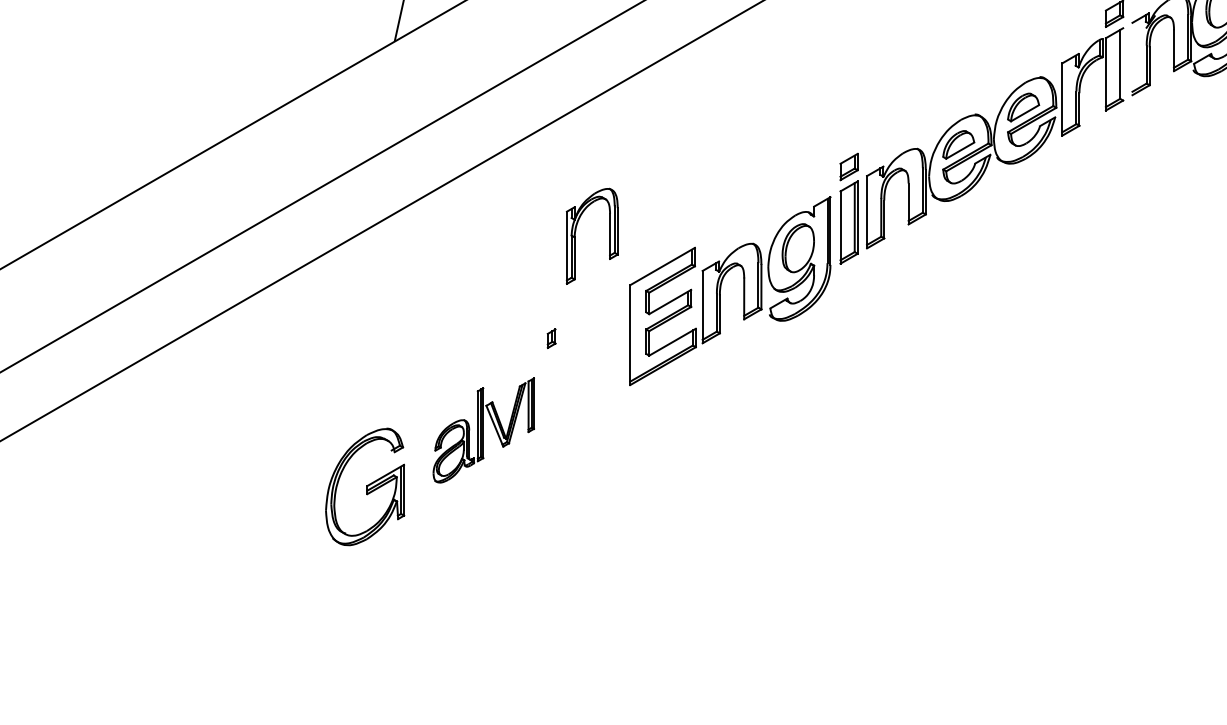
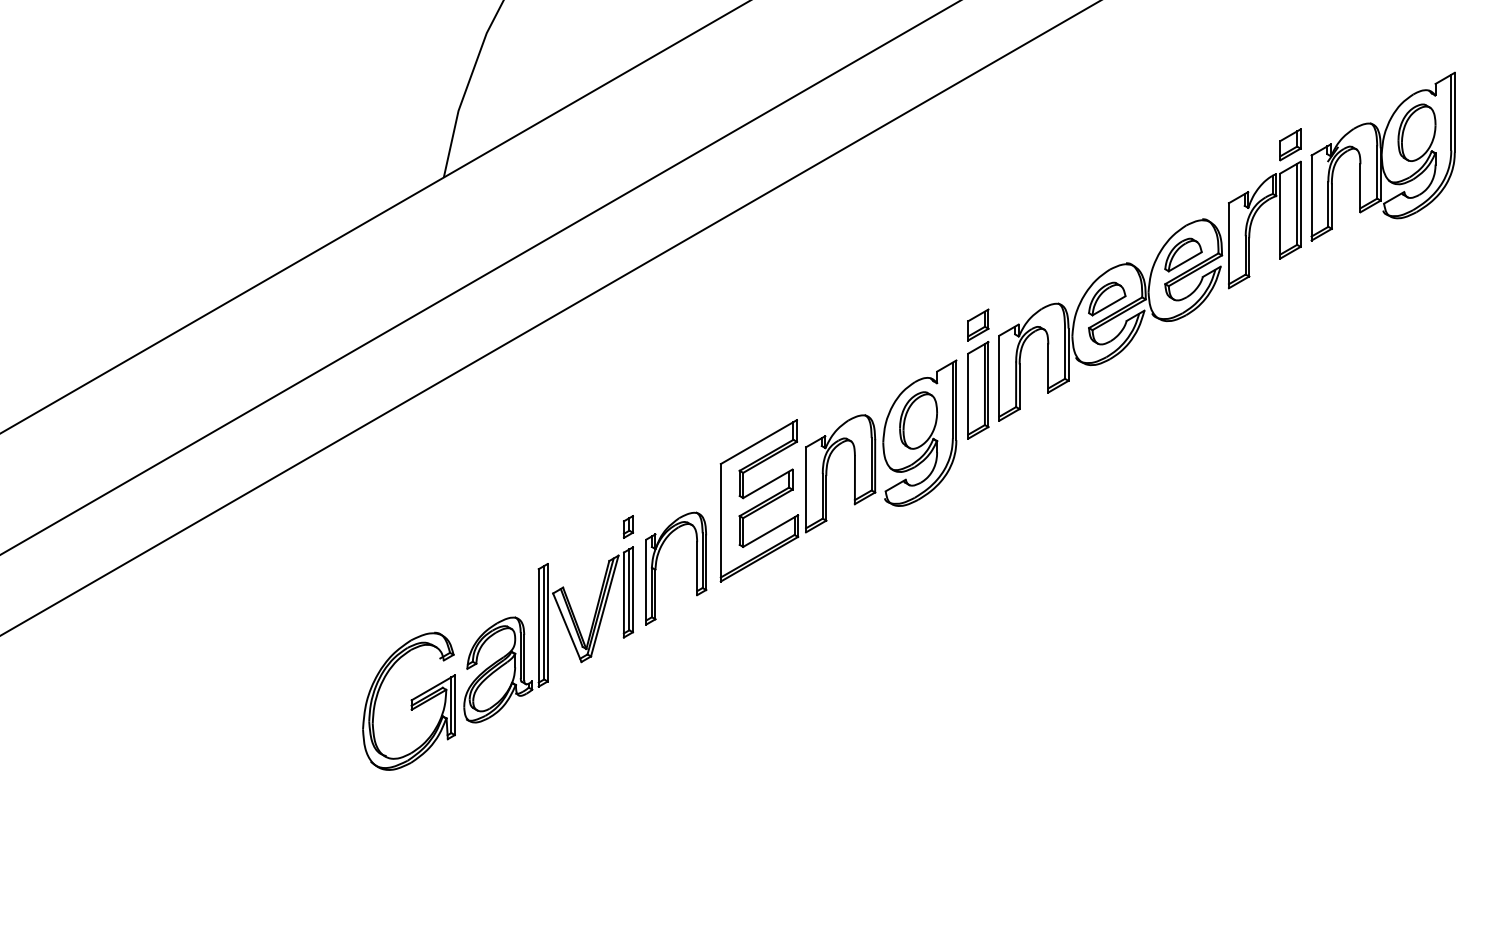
line: (1132, 58) -> (1311, 197), added
line: (1123, 63) -> (1300, 203), added
part: (575, 236) -> (656, 568), moved
part: (483, 430) -> (548, 634), size x1.43

